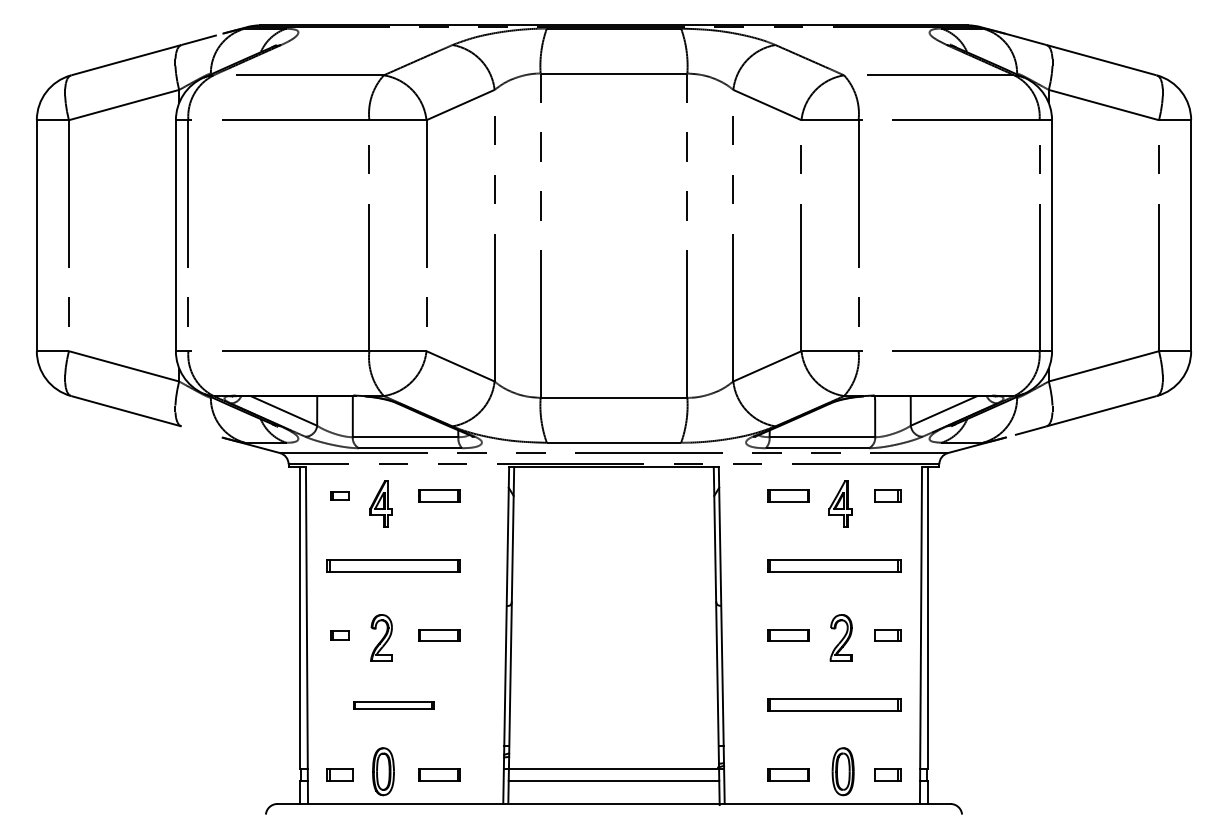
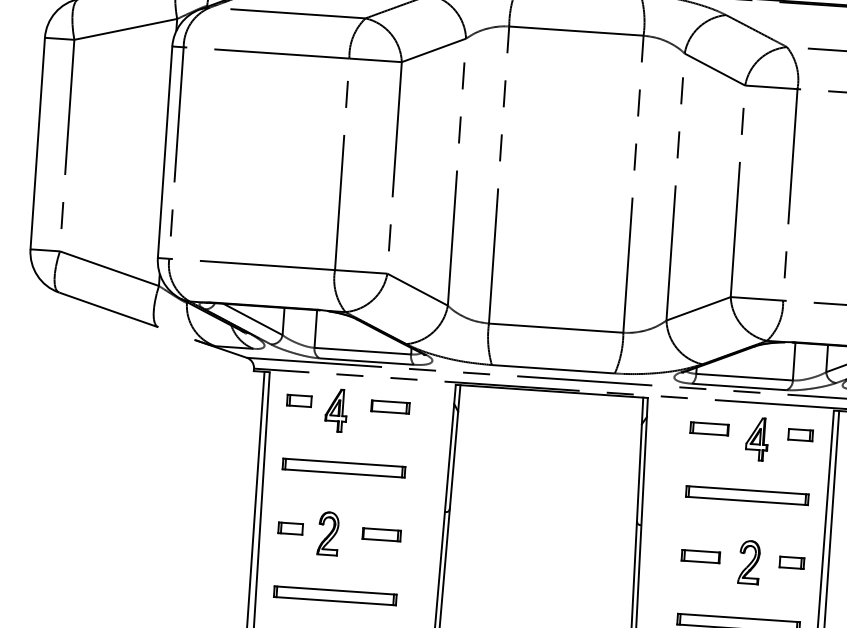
part: (339, 495) -> (298, 400), size x1.43
part: (339, 635) -> (289, 528), size x1.43
part: (393, 704) -> (335, 595), size x1.67

